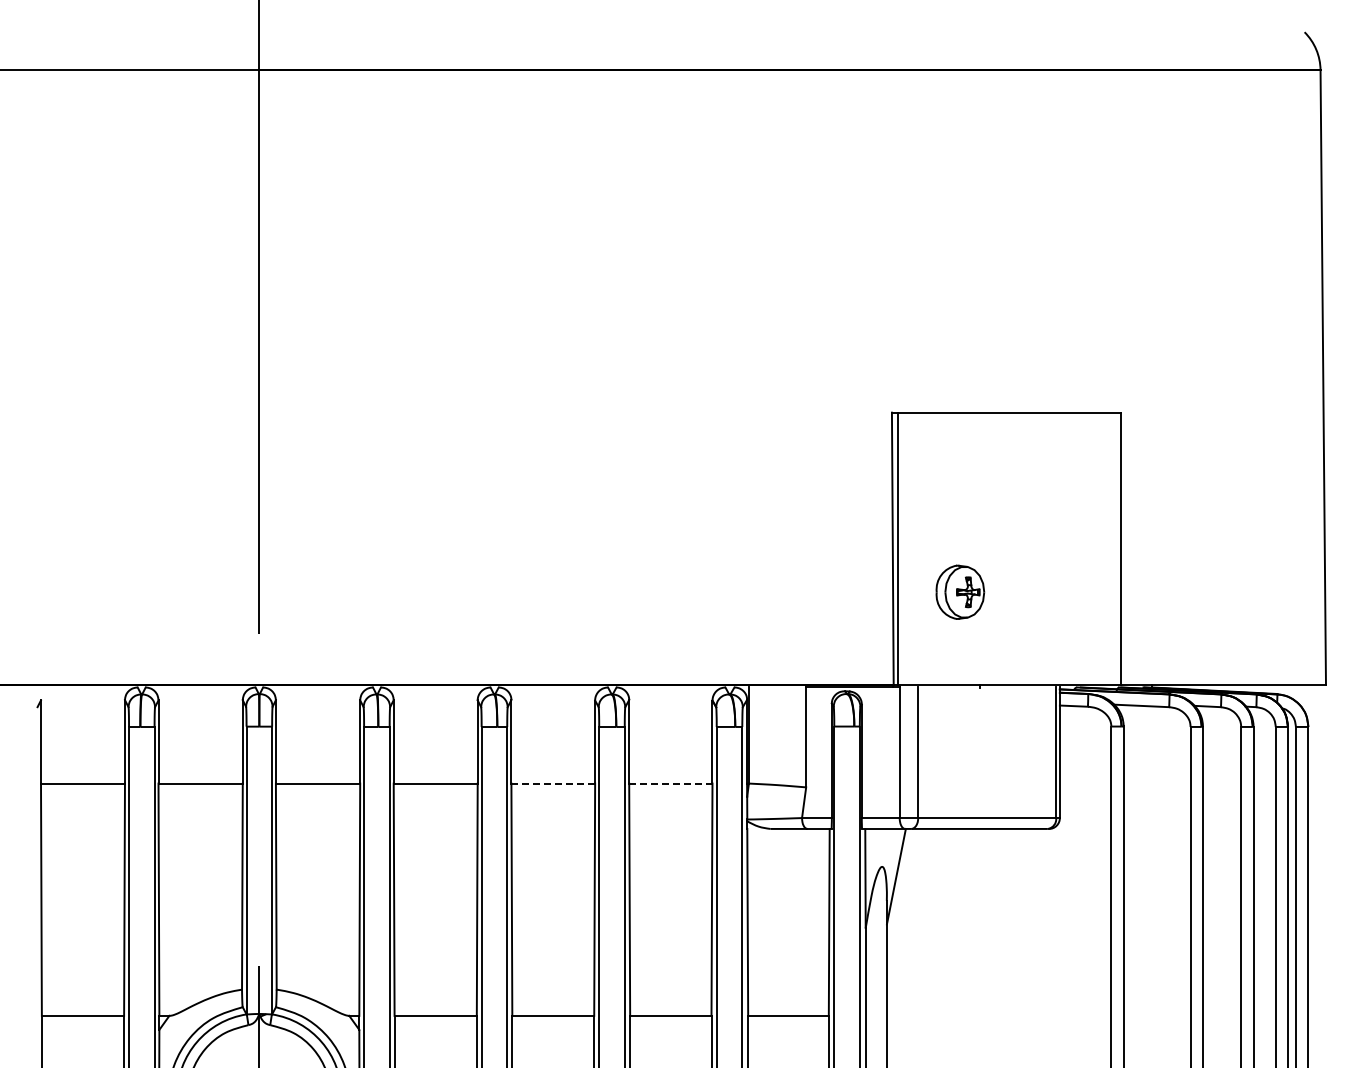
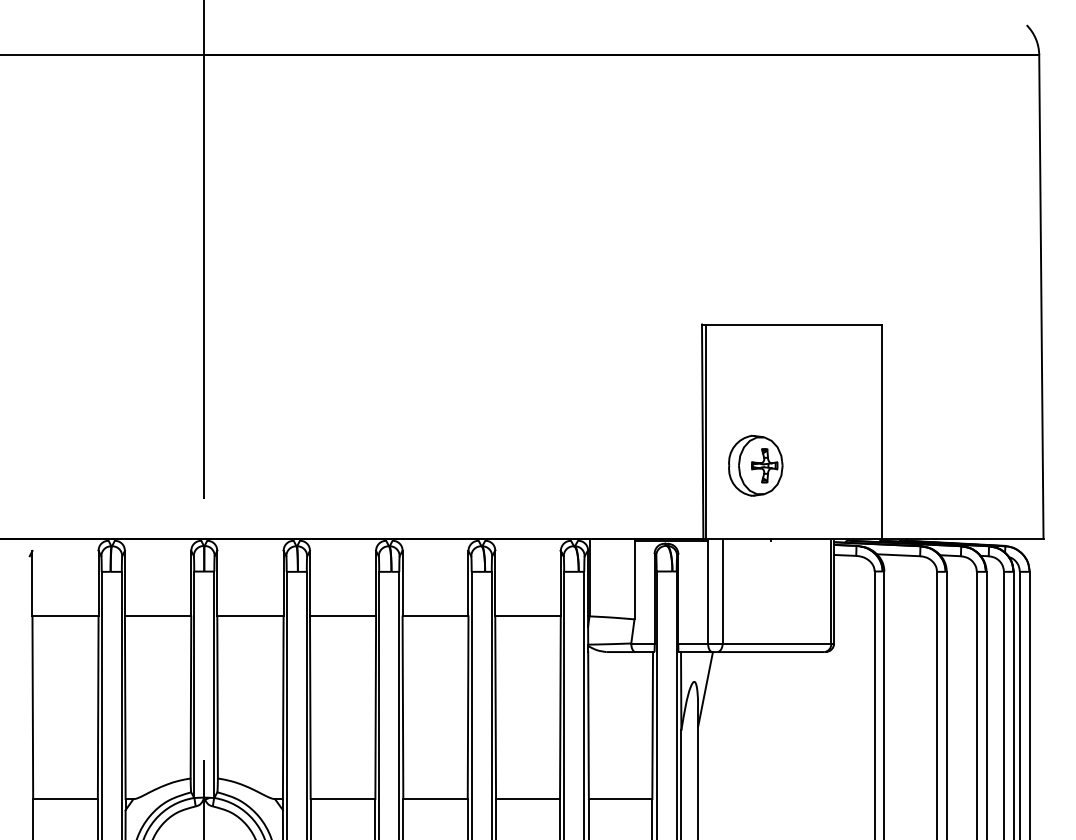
part: (960, 592) -> (755, 466), size x1.43
line: (553, 783) -> (435, 616), dashed -> solid
line: (670, 783) -> (527, 616), dashed -> solid

